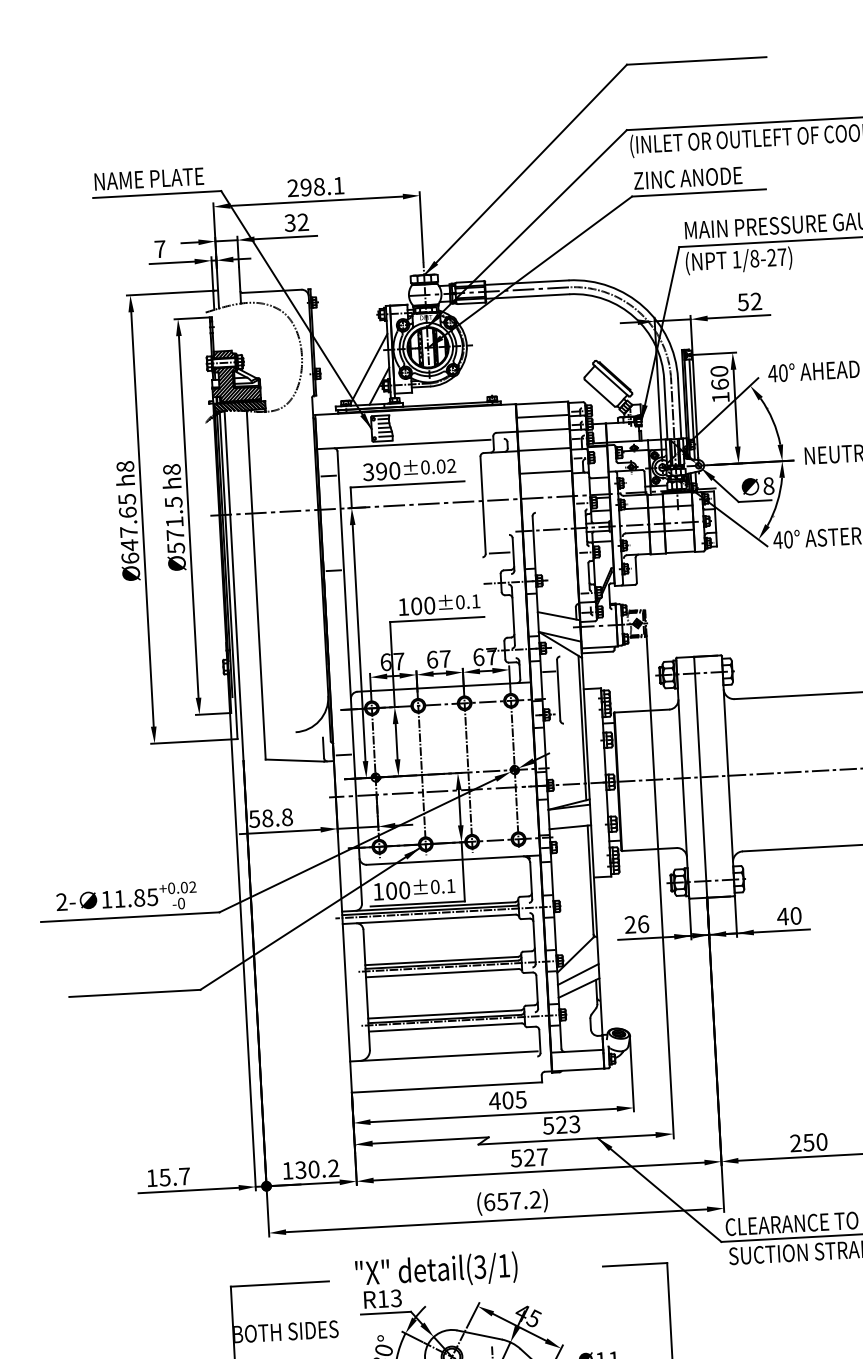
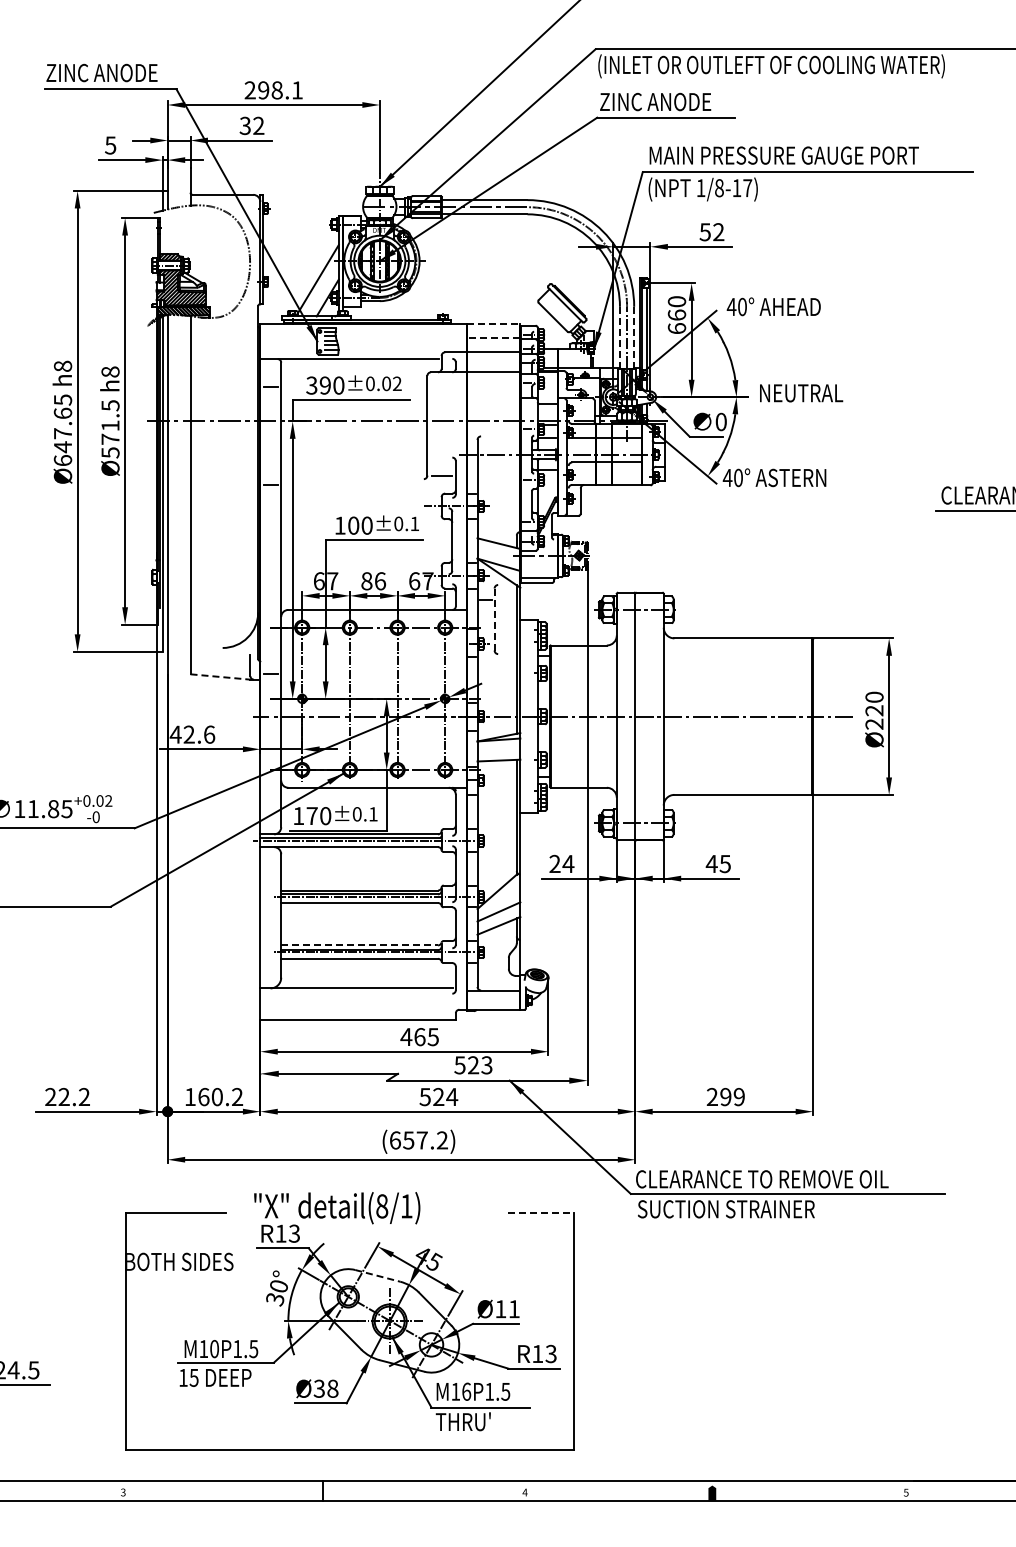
text: (148, 178) -> (102, 72), NAME PLATE -> ZINC ANODE
text: (159, 249) -> (110, 145), 7 -> 5
text: (771, 257) -> (736, 187), 1/8-27) -> 1/8-17)
text: (720, 397) -> (676, 328), 160 -> 660
line: (542, 403) -> (493, 324), solid -> dashed
line: (679, 408) -> (634, 337), solid -> dashed
line: (665, 409) -> (619, 337), solid -> dashed
line: (542, 415) -> (493, 337), solid -> dashed
line: (545, 472) -> (493, 395), removed
text: (768, 485) -> (720, 421), 8 -> 0
text: (438, 659) -> (373, 581), 67 -> 86
line: (558, 690) -> (494, 619), solid -> dashed
line: (295, 761) -> (220, 677), solid -> dashed
text: (270, 818) -> (192, 734), 58.8 -> 42.6
text: (390, 891) -> (311, 816), 100 -> 170
text: (795, 915) -> (724, 863), 40 -> 45
text: (643, 923) -> (568, 863), 26 -> 24
line: (445, 1014) -> (360, 945), solid -> dashed
text: (507, 1100) -> (419, 1037), 405 -> 465
text: (815, 1141) -> (732, 1096), 250 -> 299
text: (542, 1156) -> (452, 1096), 527 -> 524
text: (300, 1169) -> (203, 1096), 130.2 -> 160.2
text: (168, 1176) -> (67, 1096), 15.7 -> 22.2
line: (635, 1264) -> (541, 1212), solid -> dashed
text: (480, 1267) -> (382, 1206), detail(3/1) -> detail(8/1)
line: (480, 1335) -> (378, 1276), solid -> dashed

